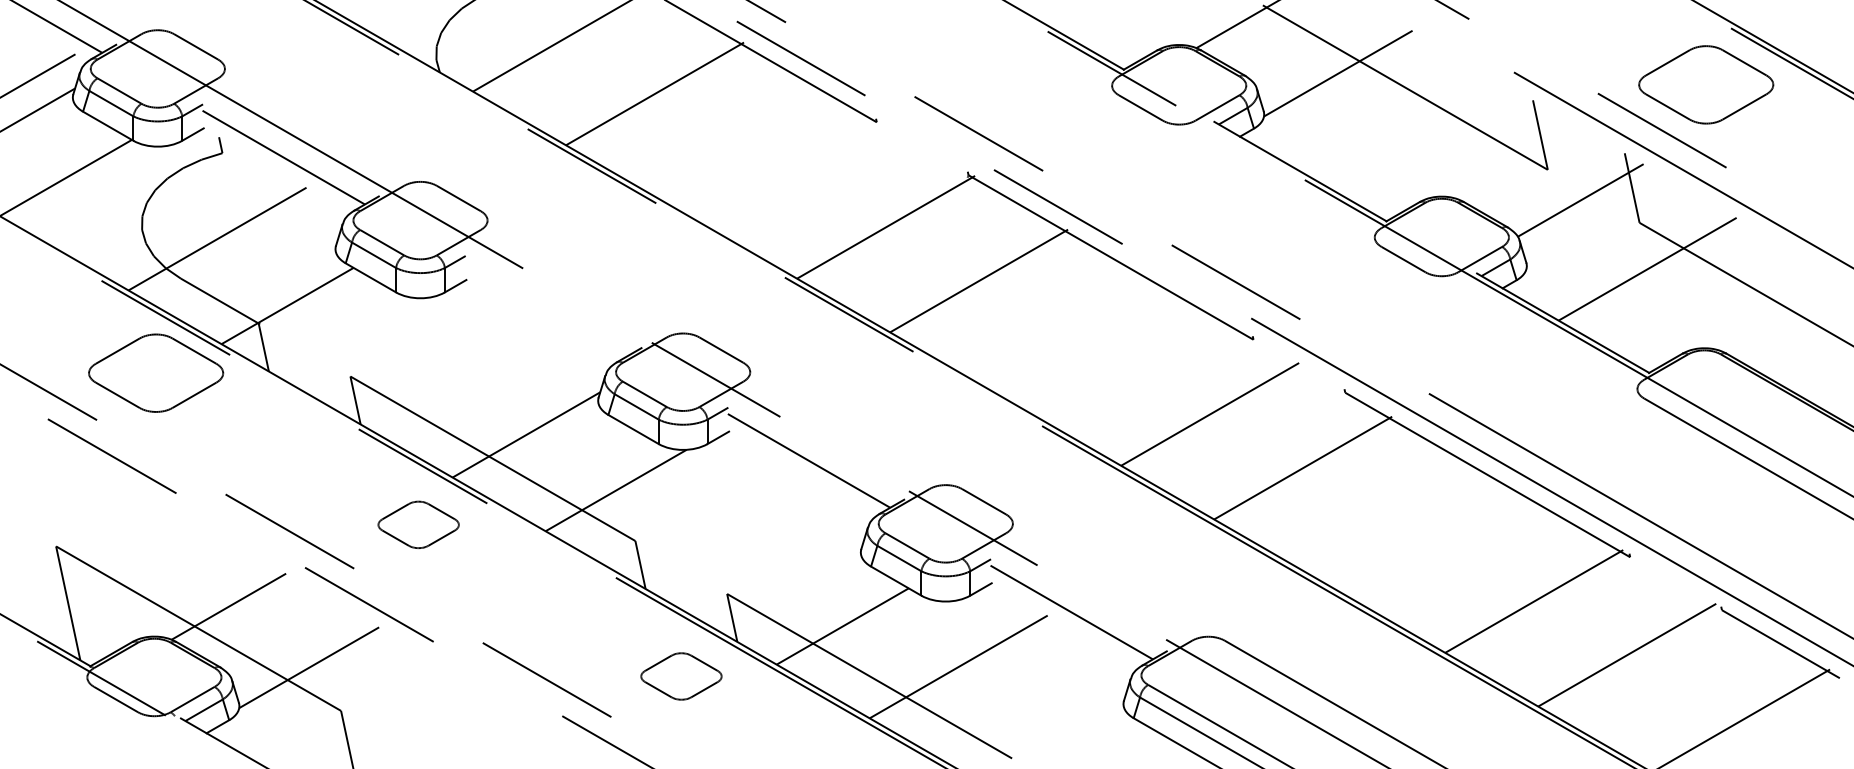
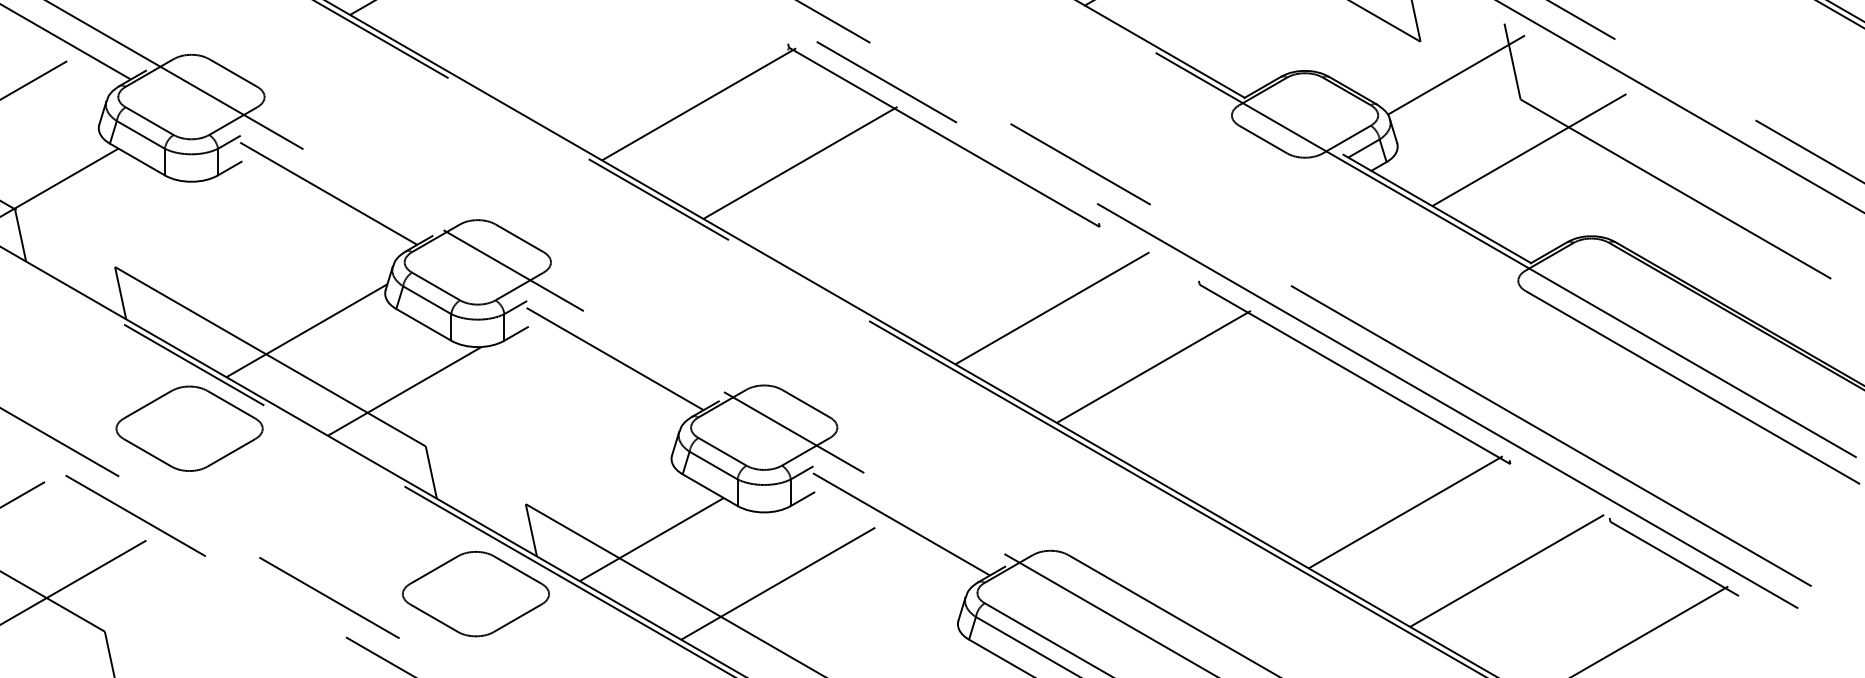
line: (546, 309) -> (328, 193), added
part: (418, 524) -> (189, 428), size x1.67
part: (681, 676) -> (476, 594), size x1.67

